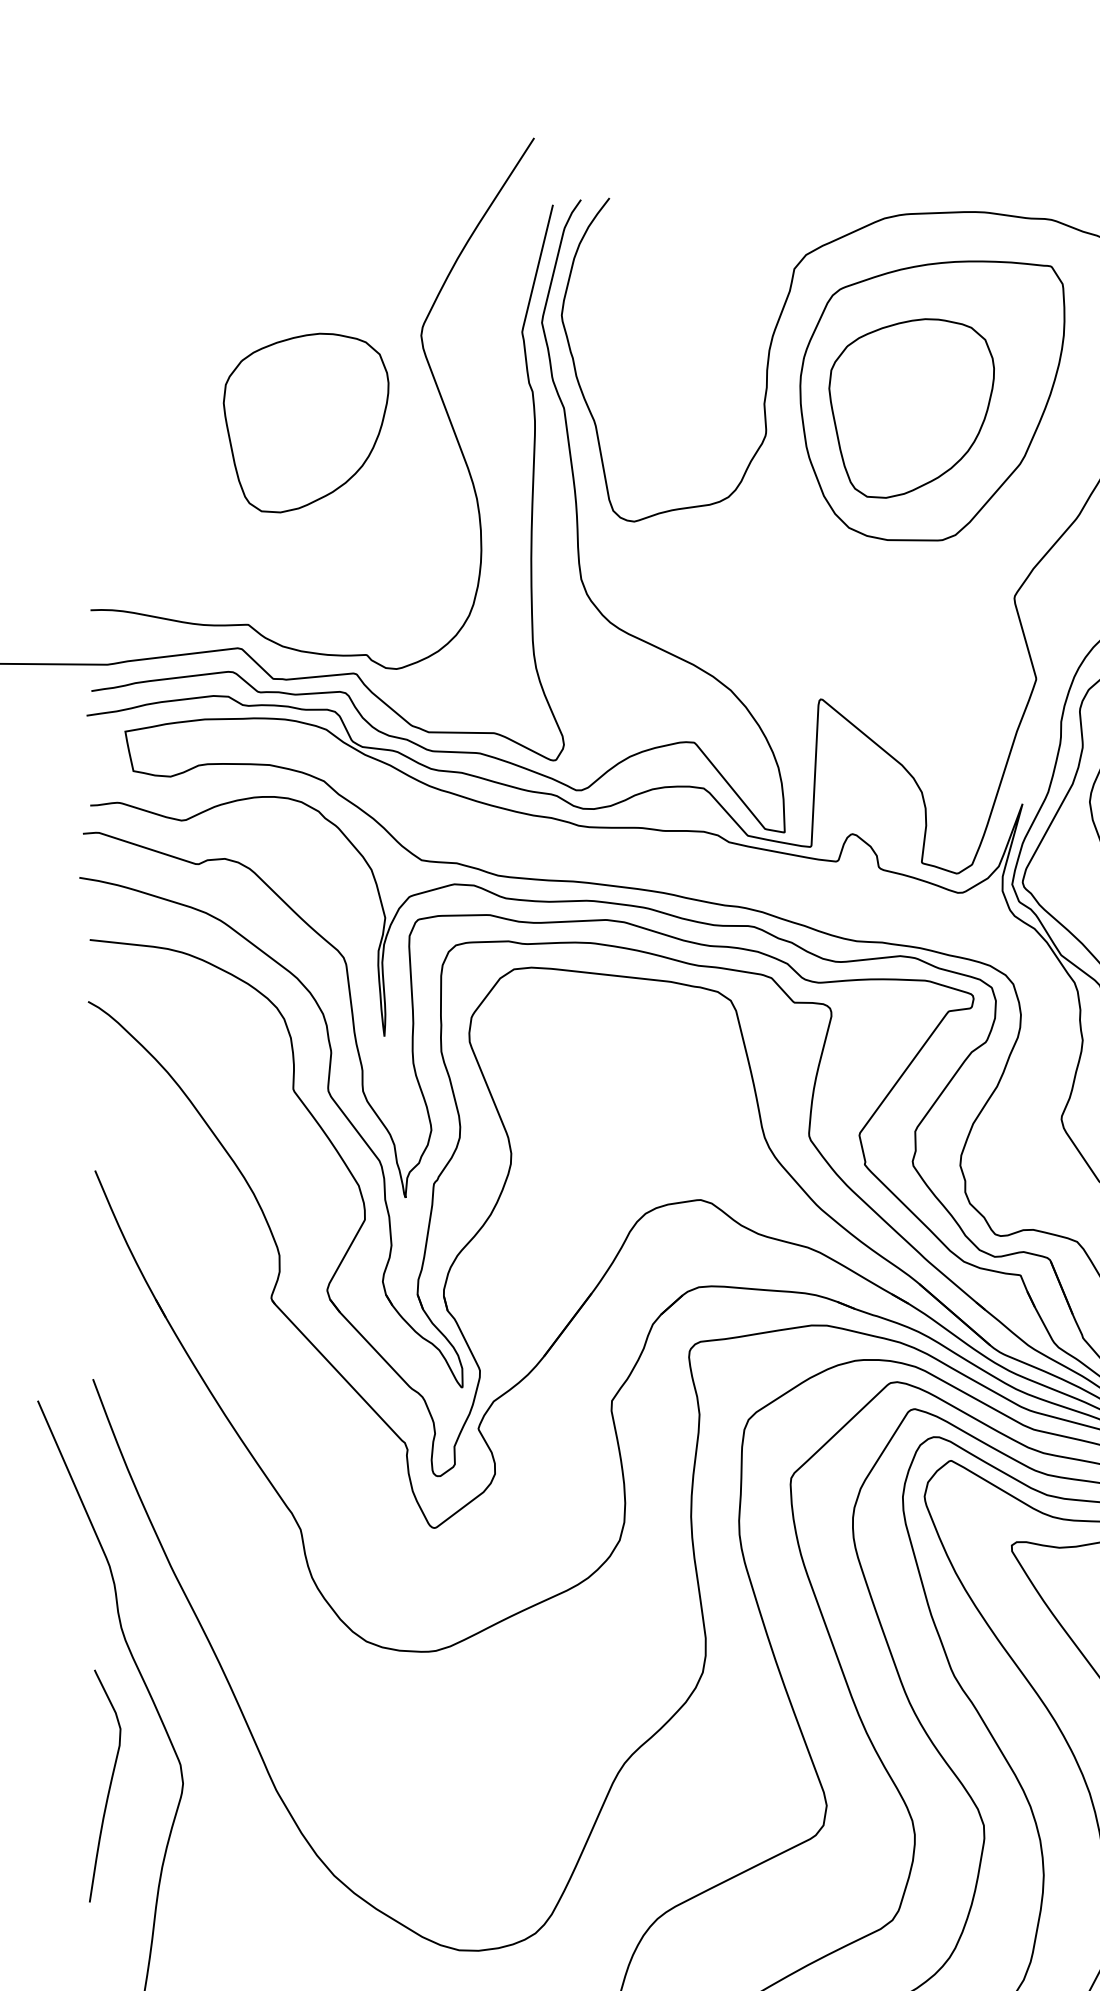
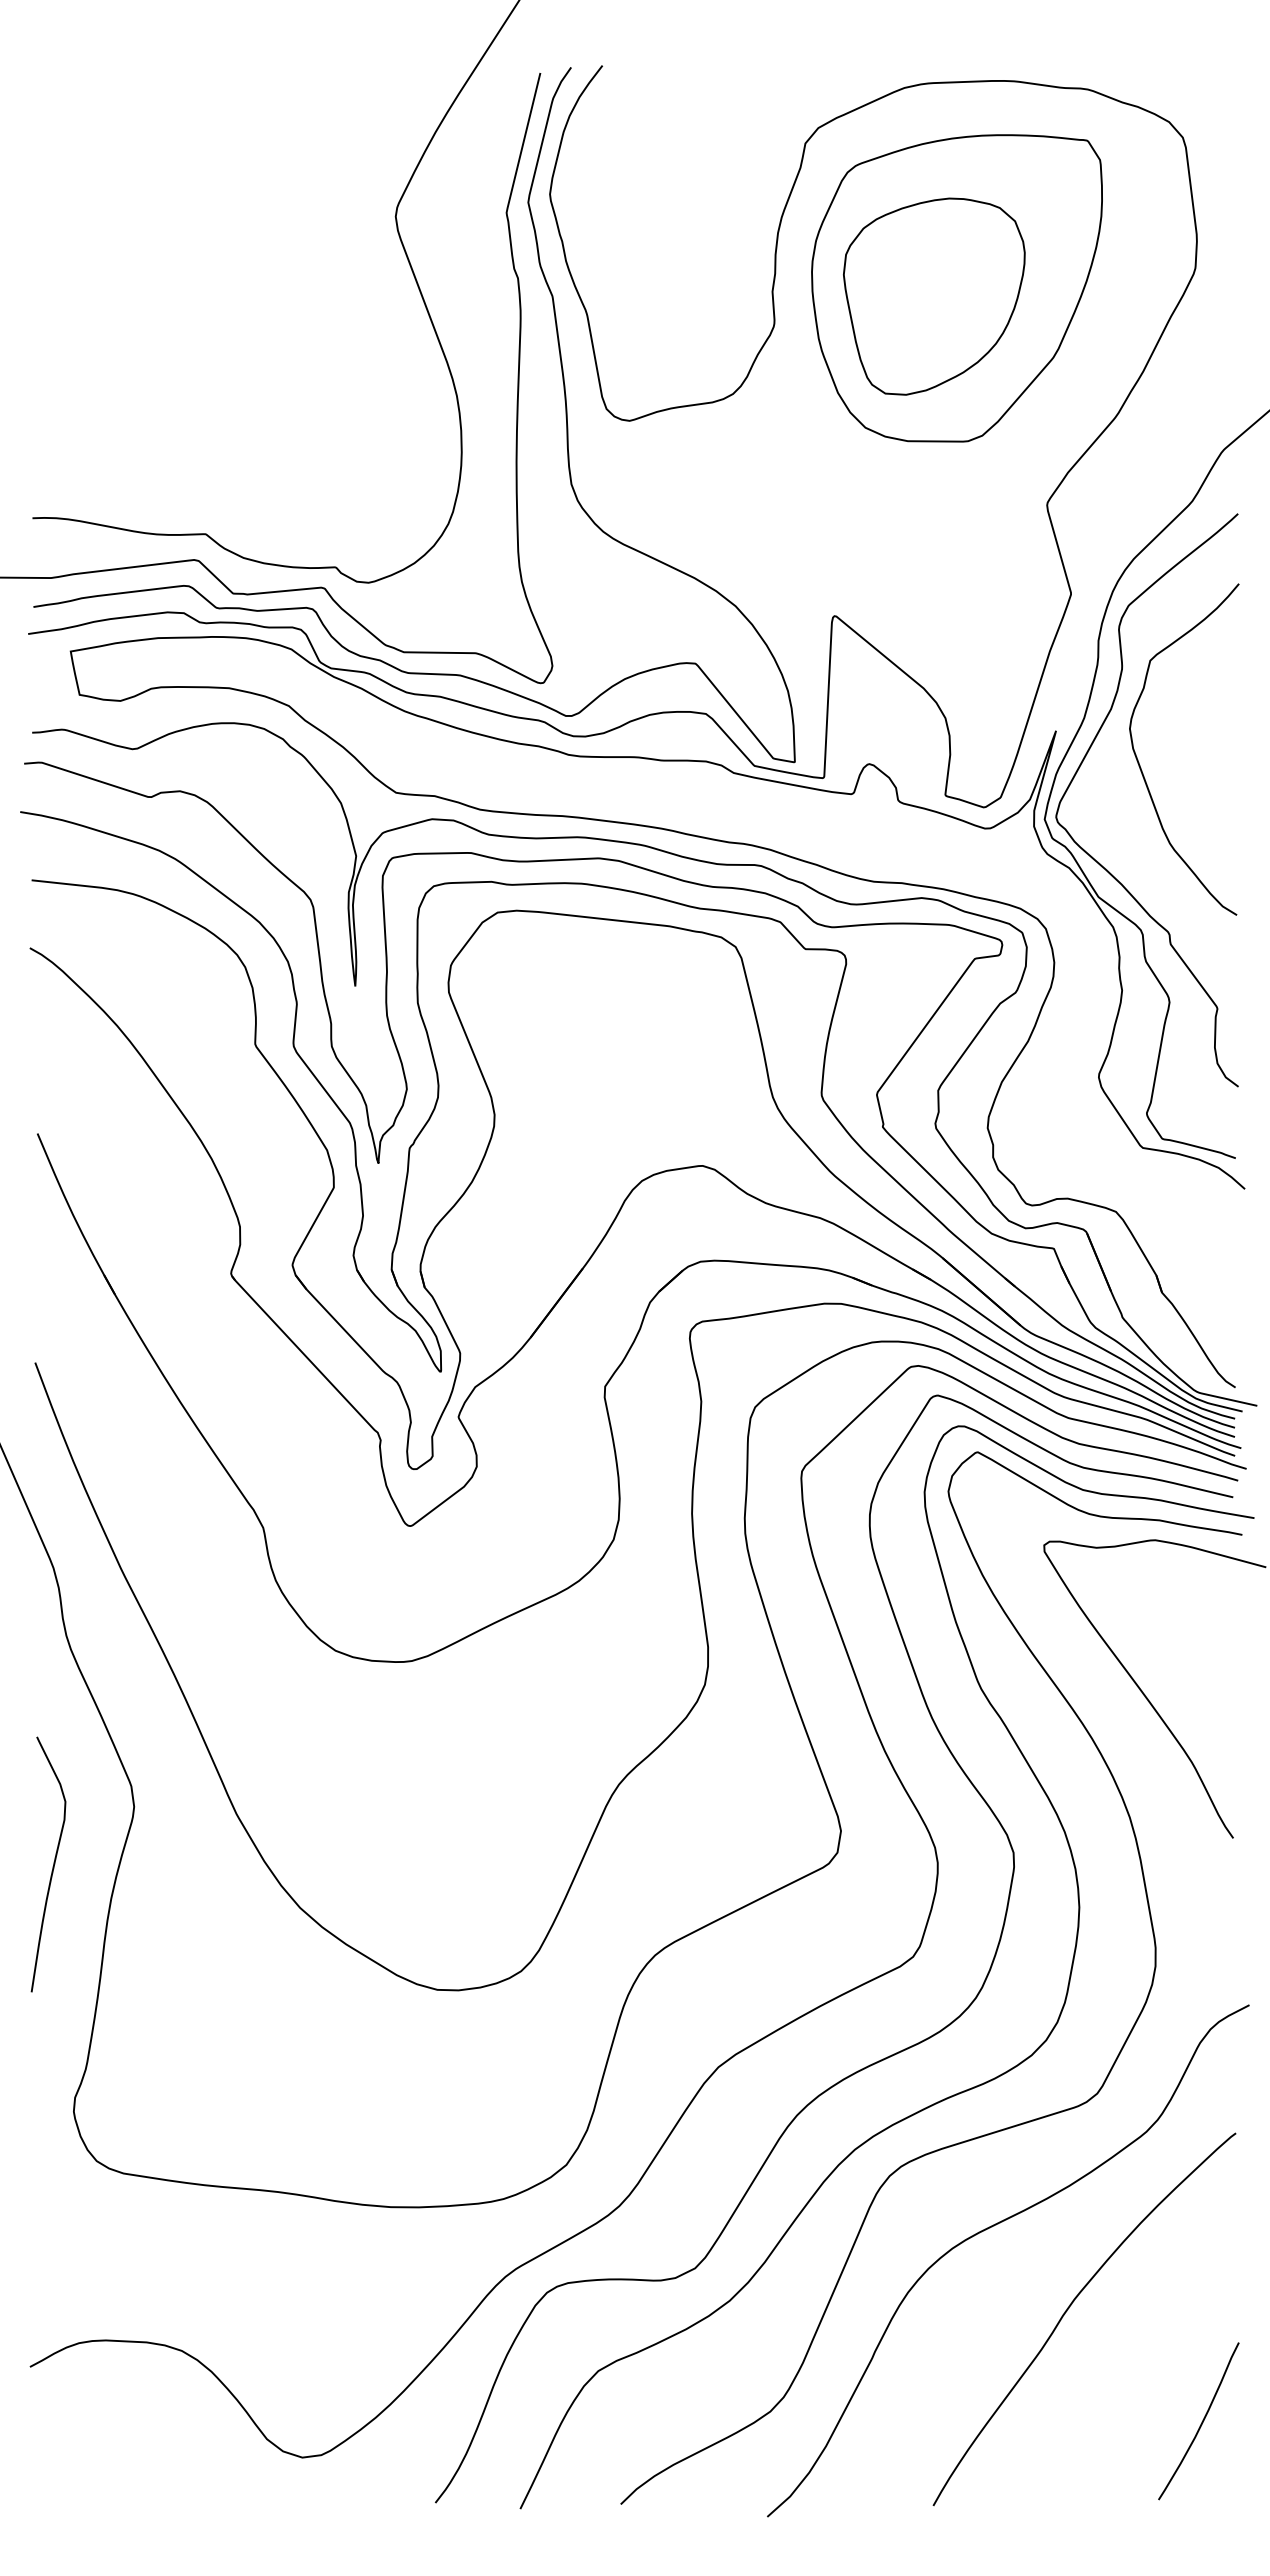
part: (306, 422) -> (269, 312), removed
curve: (108, 1787) -> (52, 1866), moved

